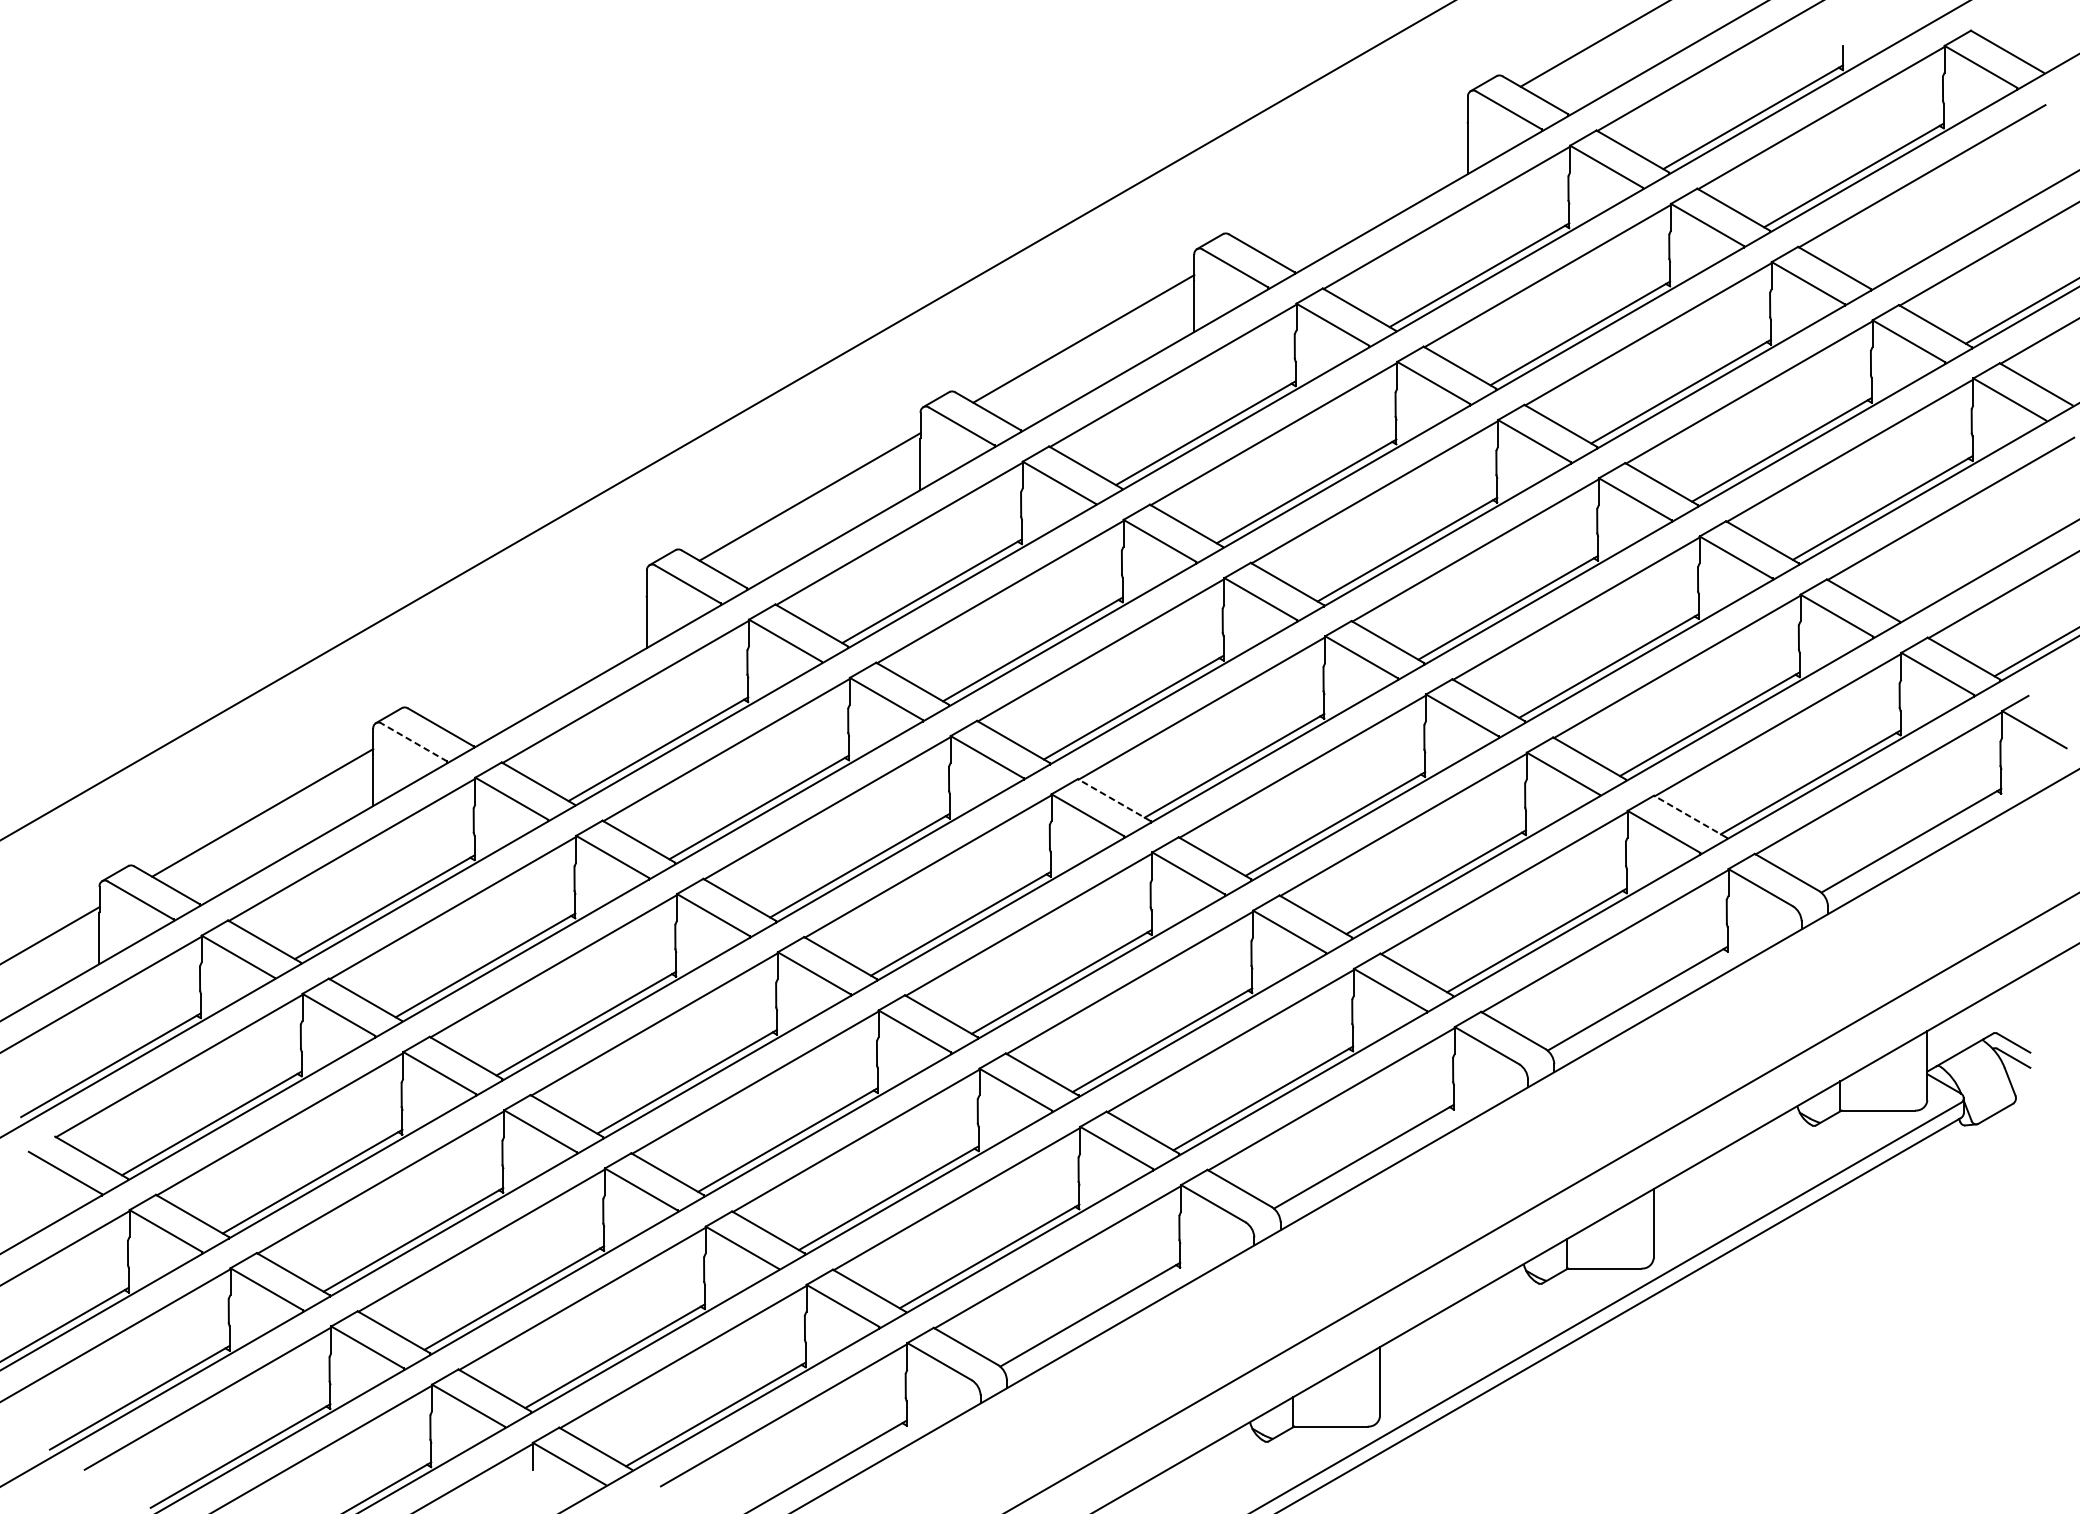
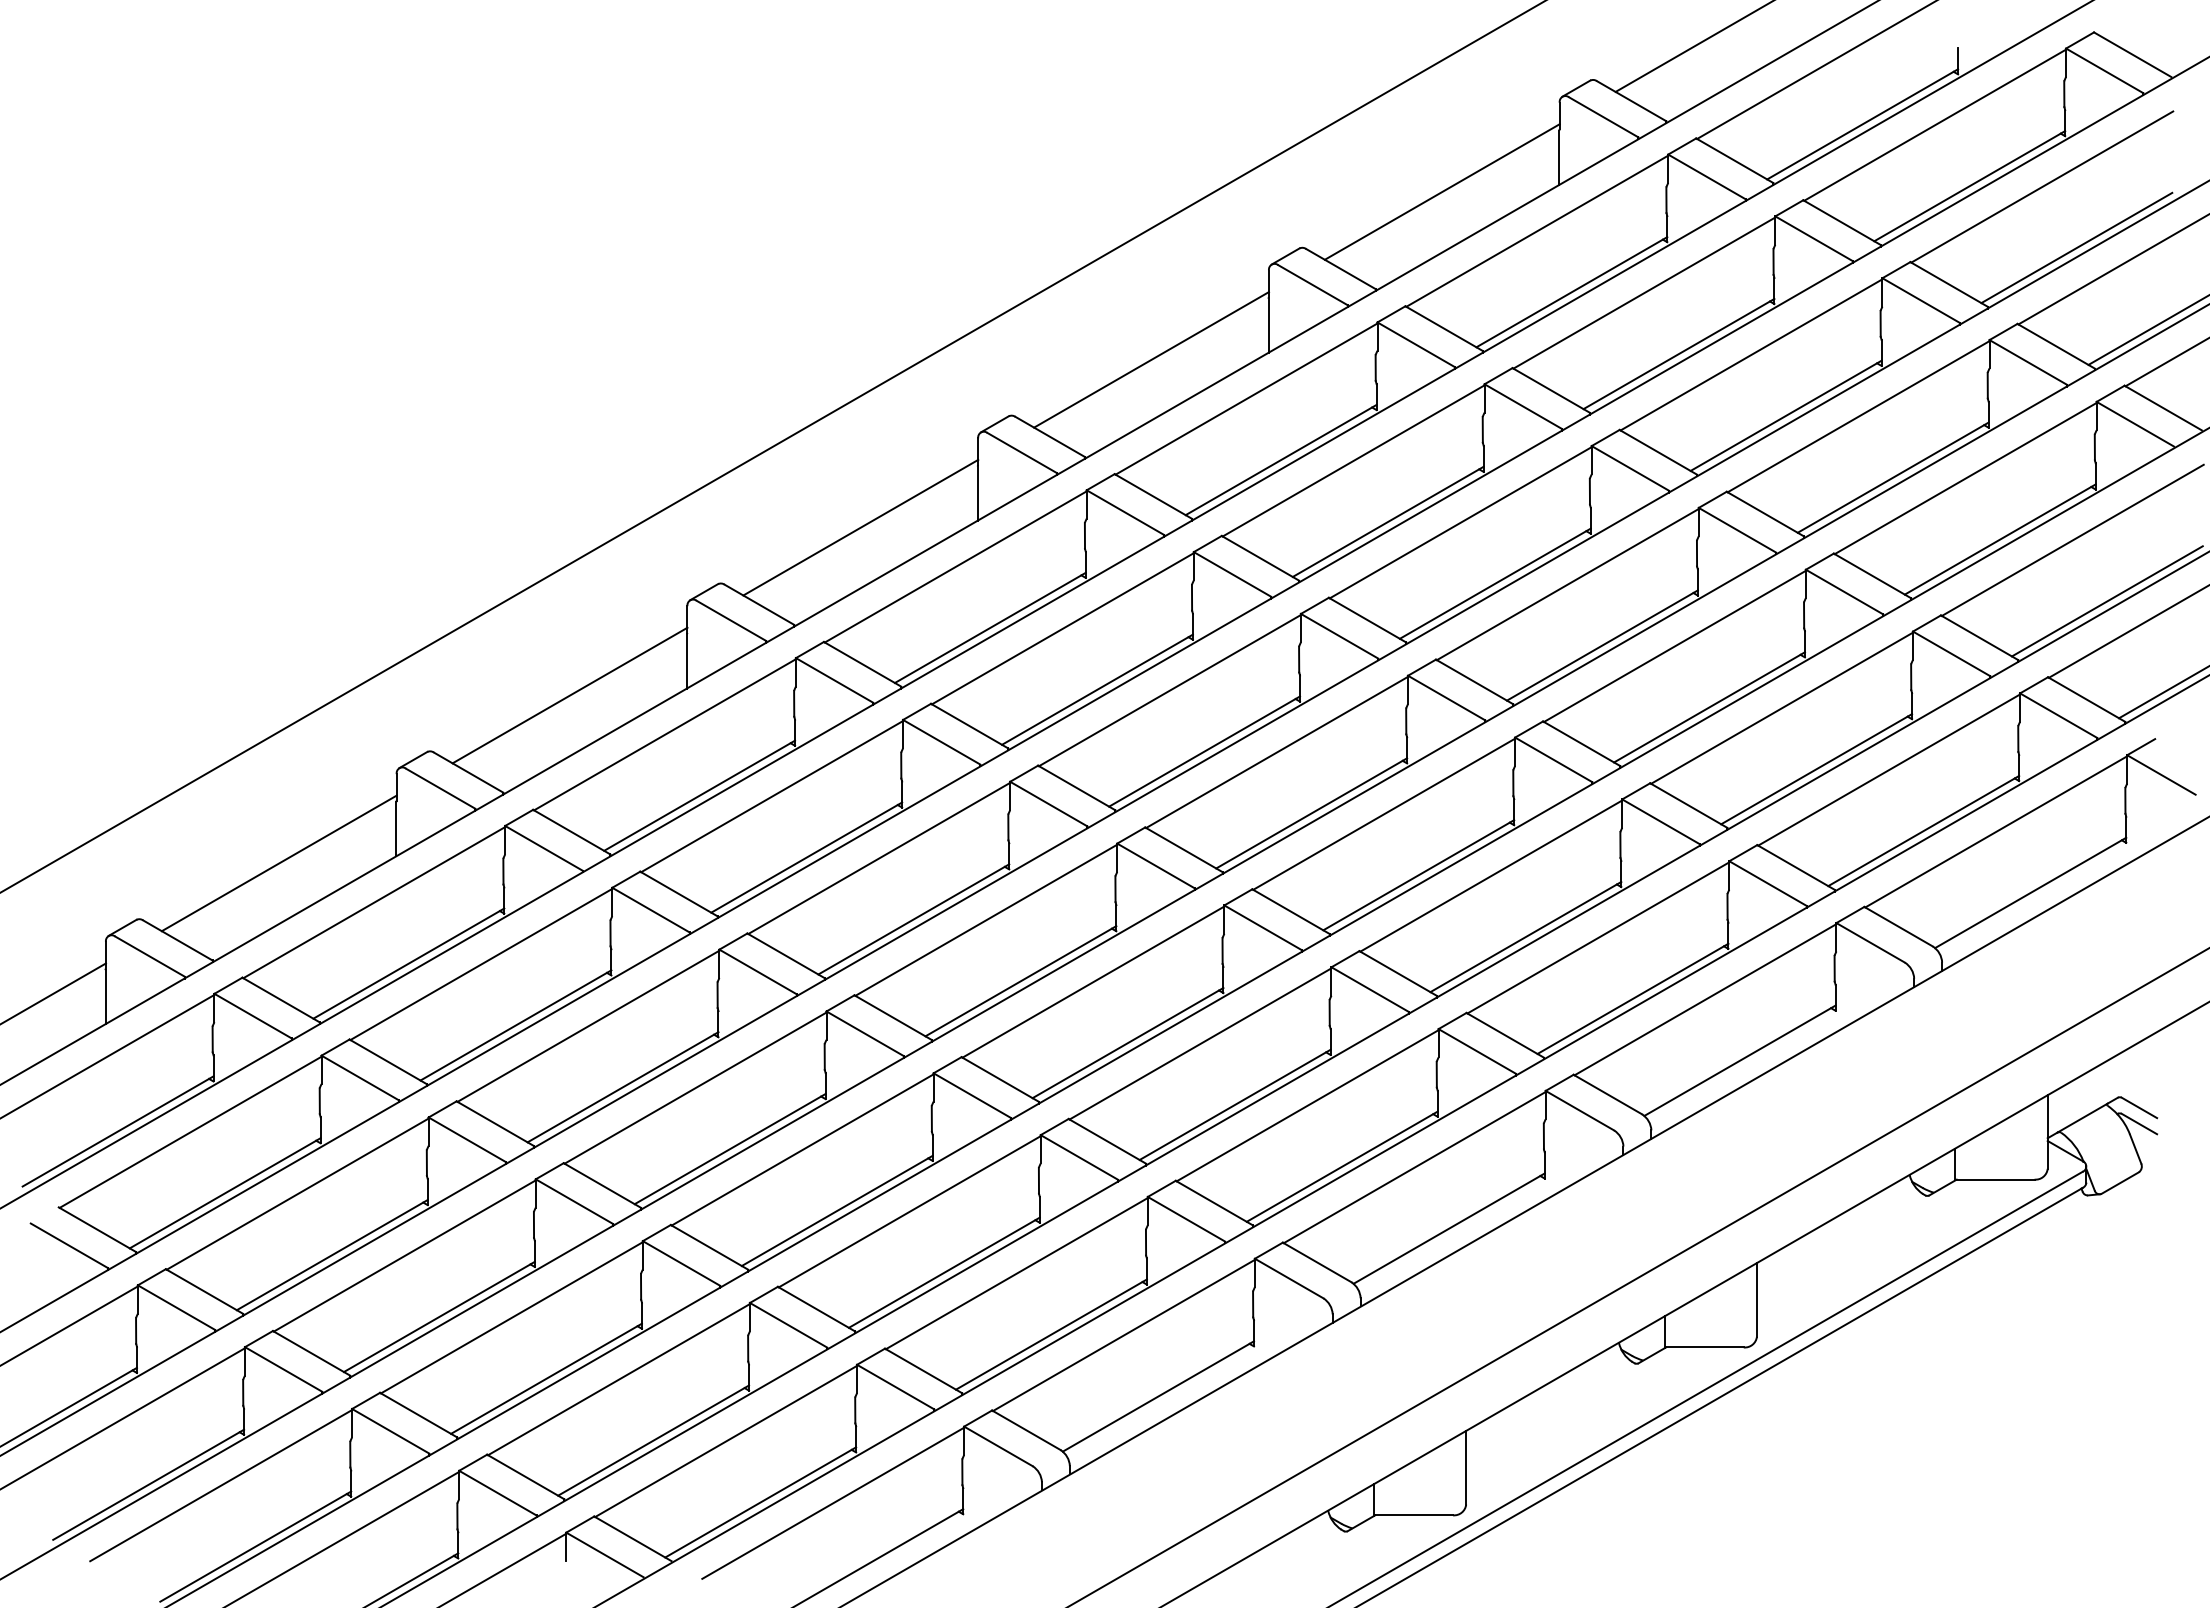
line: (1356, 180) -> (1441, 191), added
line: (1954, 233) -> (2076, 247), added
line: (1982, 566) -> (2106, 601), added
line: (535, 654) -> (569, 695), added
line: (414, 742) -> (440, 788), dashed -> solid
line: (1113, 799) -> (1183, 849), dashed -> solid
line: (1689, 816) -> (1795, 867), dashed -> solid

